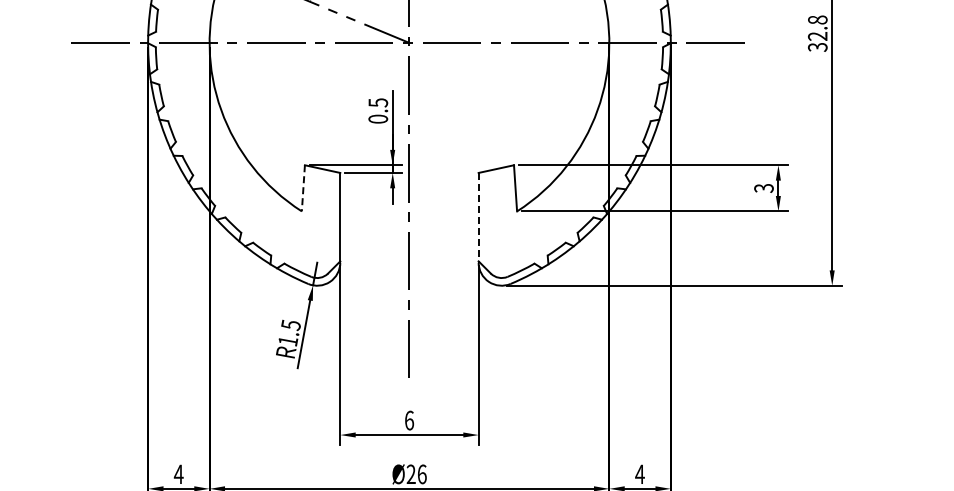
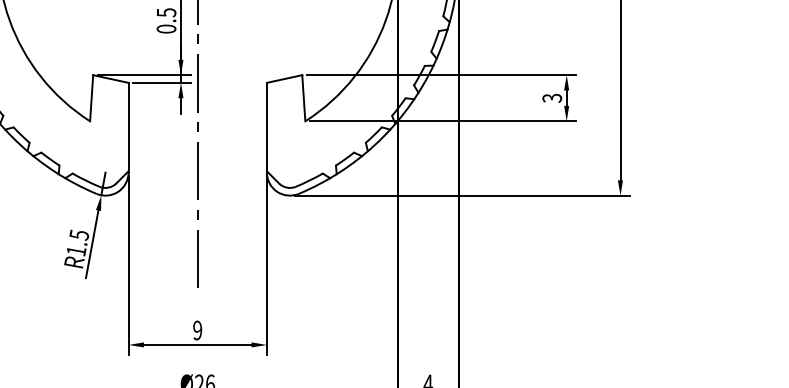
line: (303, 188) -> (91, 98), dashed -> solid
line: (478, 217) -> (266, 127), dashed -> solid
text: (409, 420) -> (197, 330), 6 -> 9

